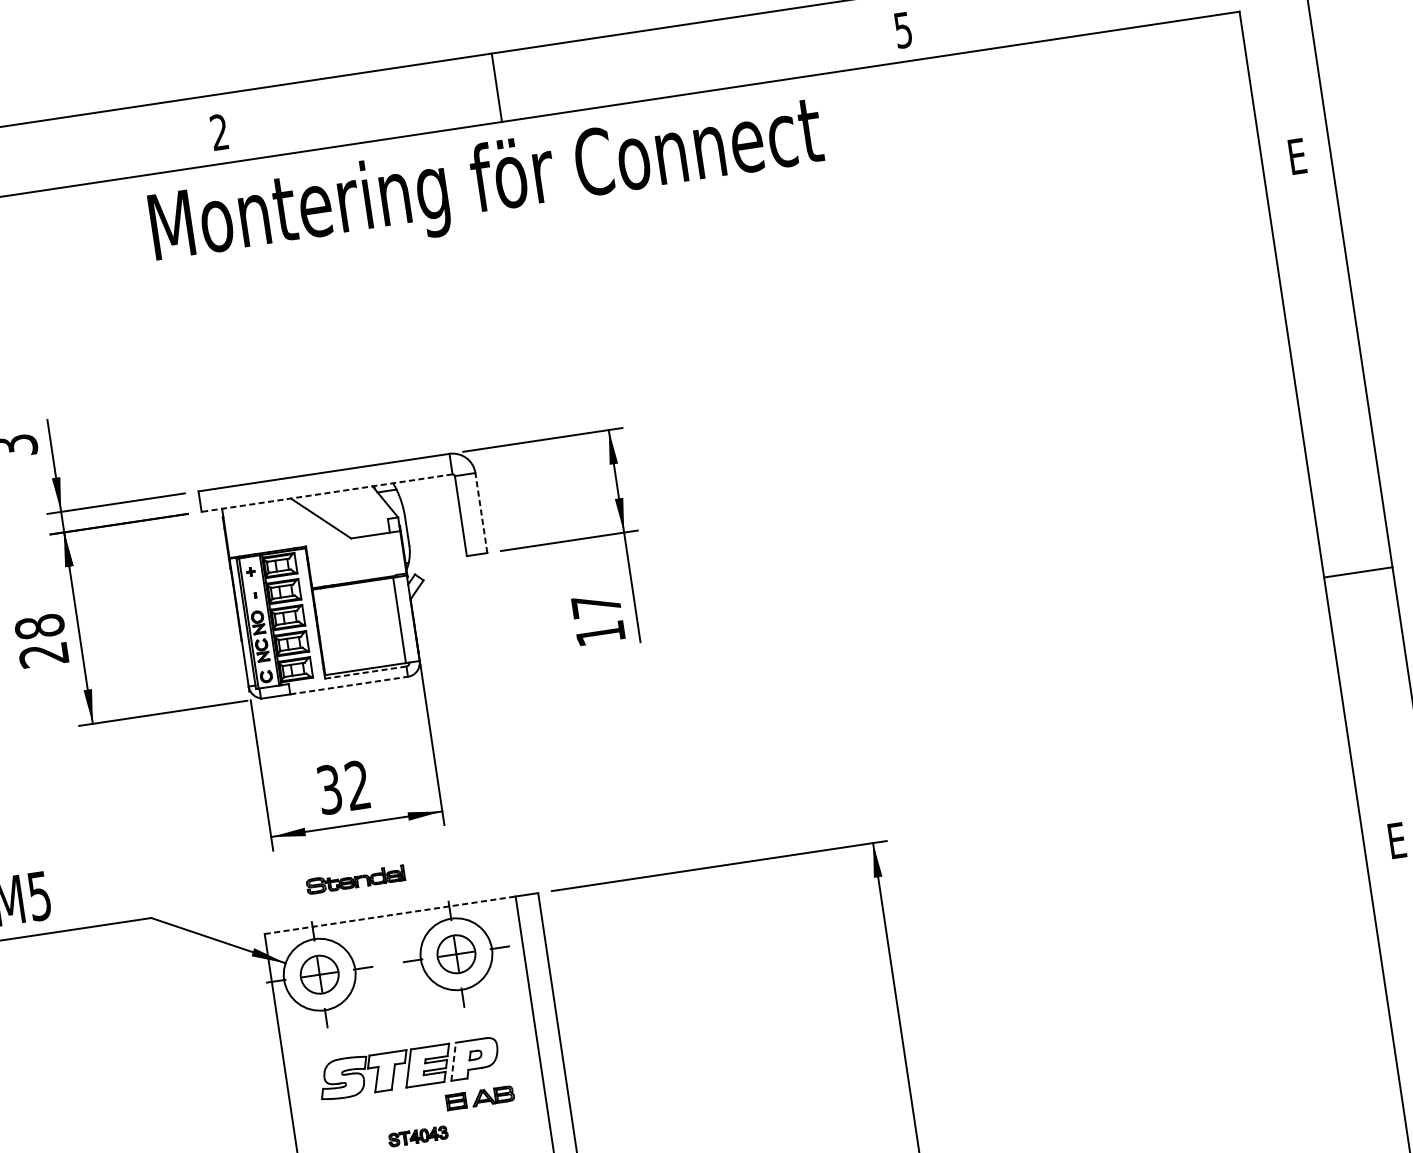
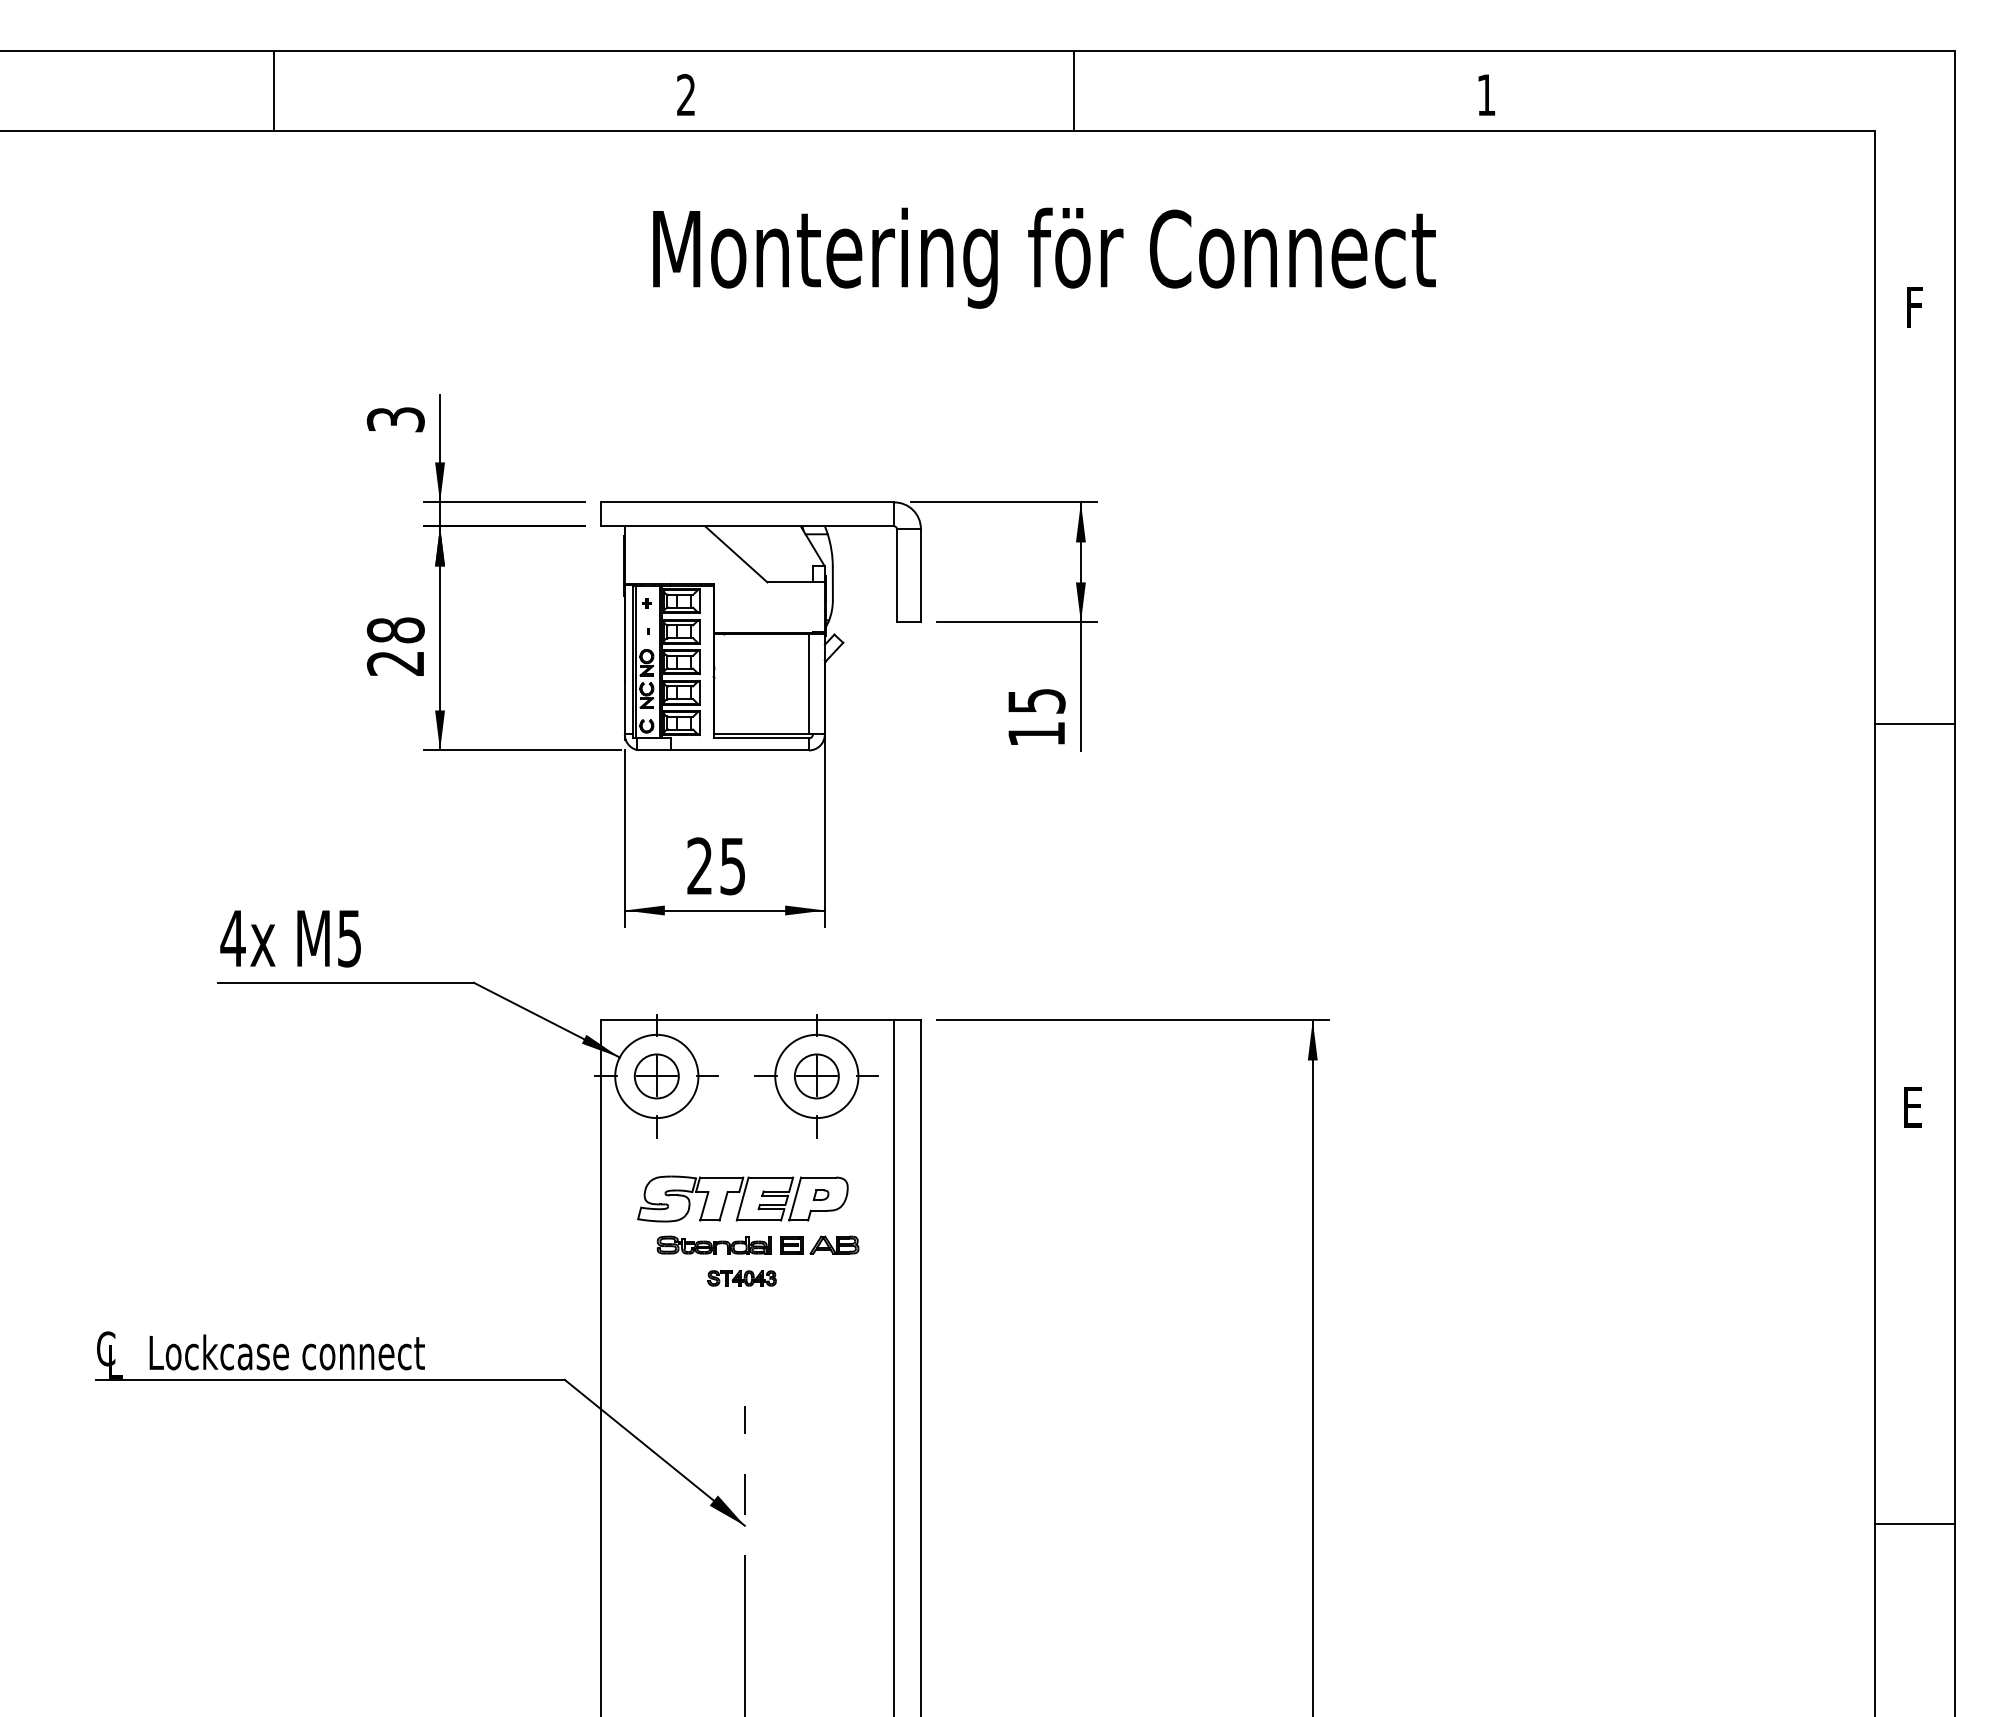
text: (903, 30) -> (1486, 95), 5 -> 1
line: (497, 87) -> (1074, 91), moved
text: (1298, 156) -> (1917, 307), E -> F
text: (487, 185) -> (1044, 257), moved
line: (326, 493) -> (747, 526), dashed -> solid
line: (481, 512) -> (920, 575), dashed -> solid
line: (1358, 572) -> (1914, 723), moved
text: (596, 605) -> (1036, 701), 17 -> 15
line: (366, 672) -> (761, 738), dashed -> solid
line: (349, 685) -> (740, 750), dashed -> solid
text: (343, 787) -> (715, 866), 32 -> 25
part: (354, 879) -> (713, 1244), moved
line: (390, 915) -> (747, 1020), dashed -> solid
line: (453, 1061) -> (795, 1198), dashed -> solid

